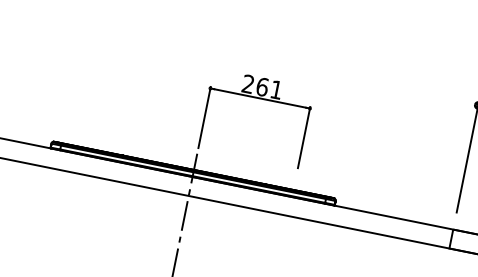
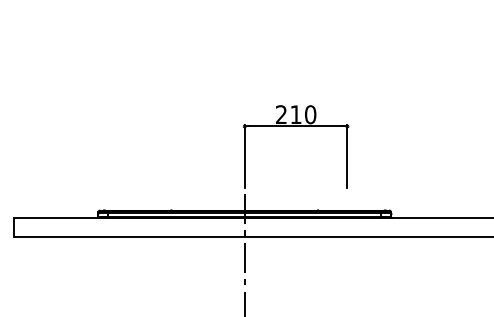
text: (269, 88) -> (303, 114), 261 -> 210

